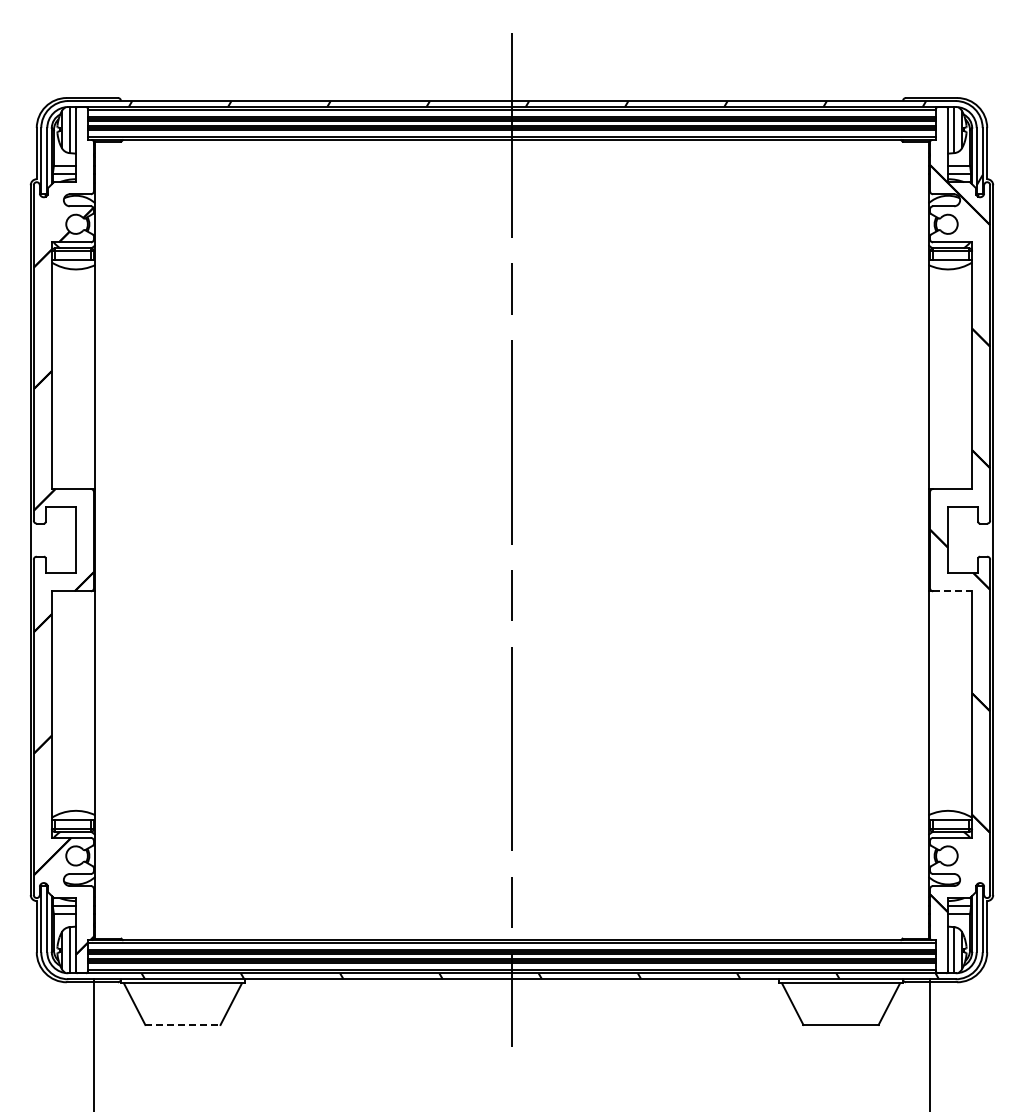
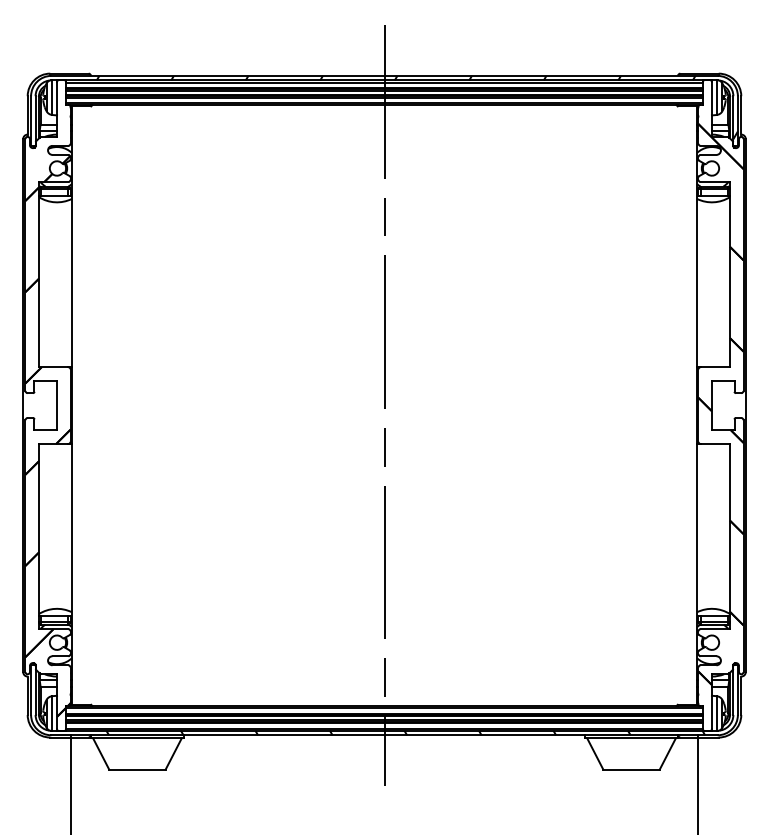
line: (952, 591) -> (715, 444), dashed -> solid
line: (182, 1024) -> (137, 769), dashed -> solid

